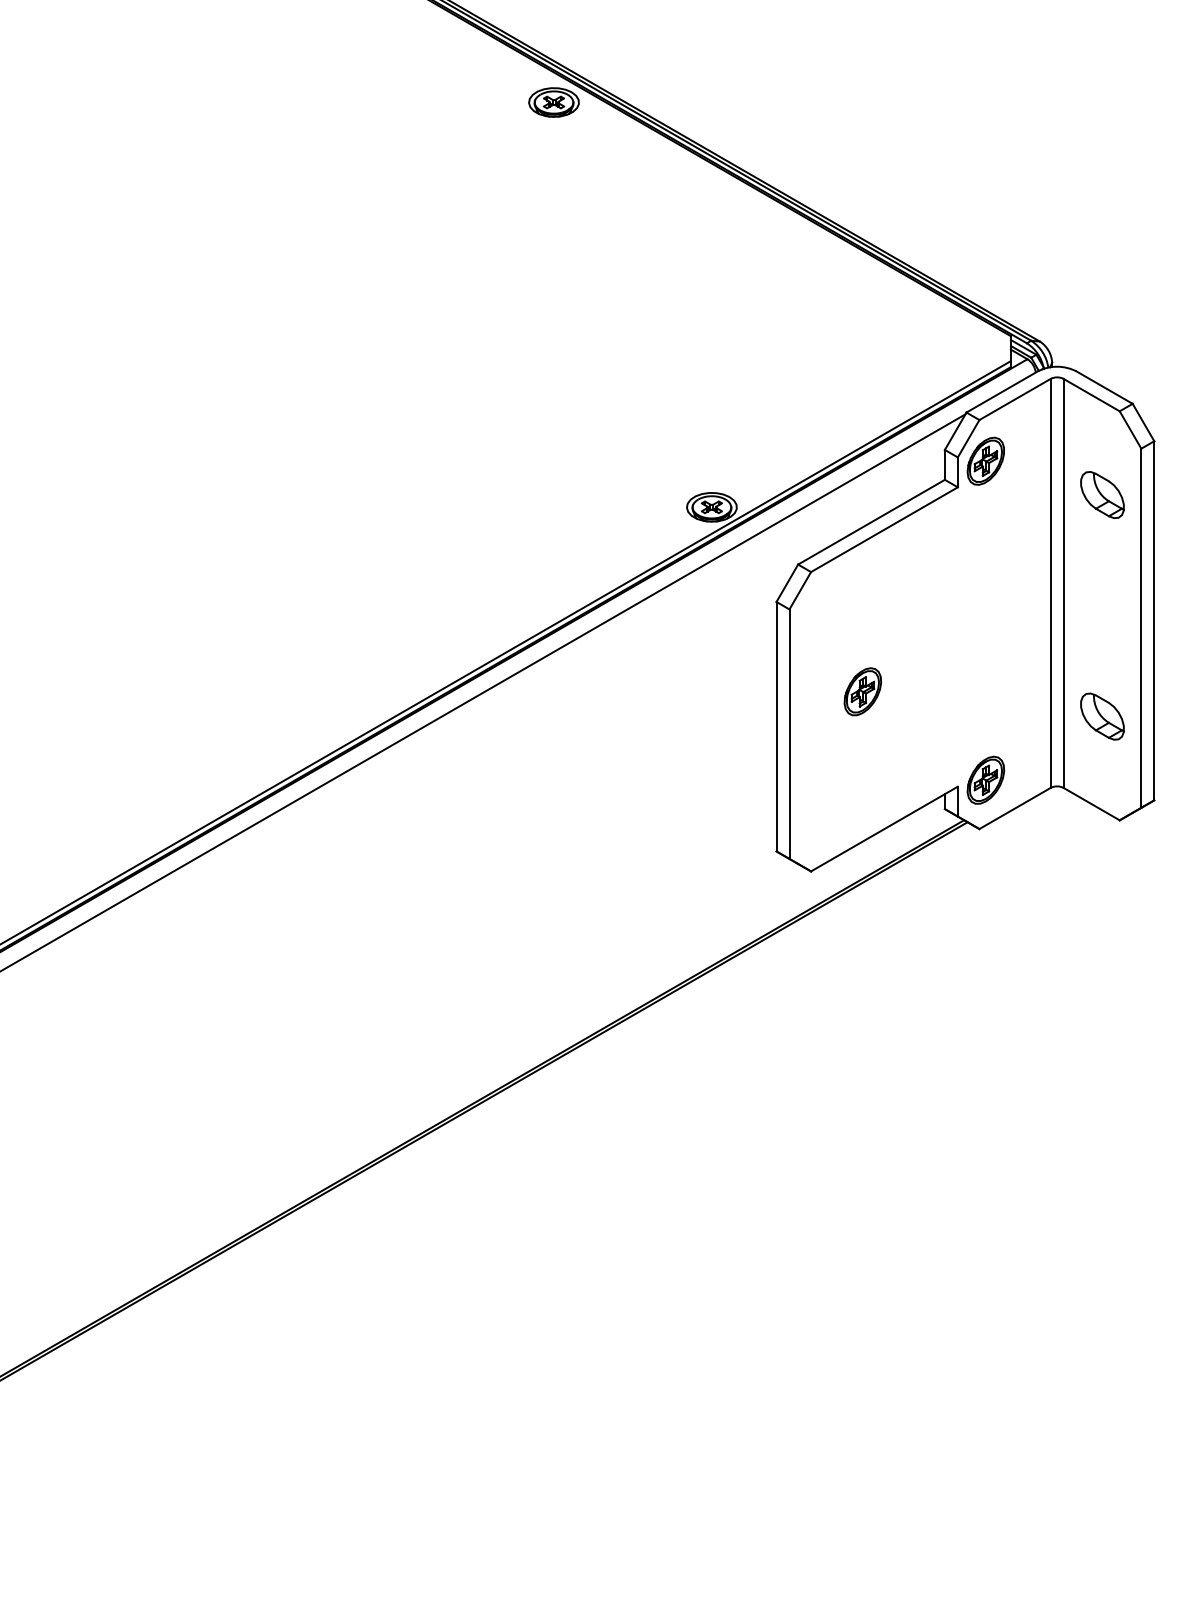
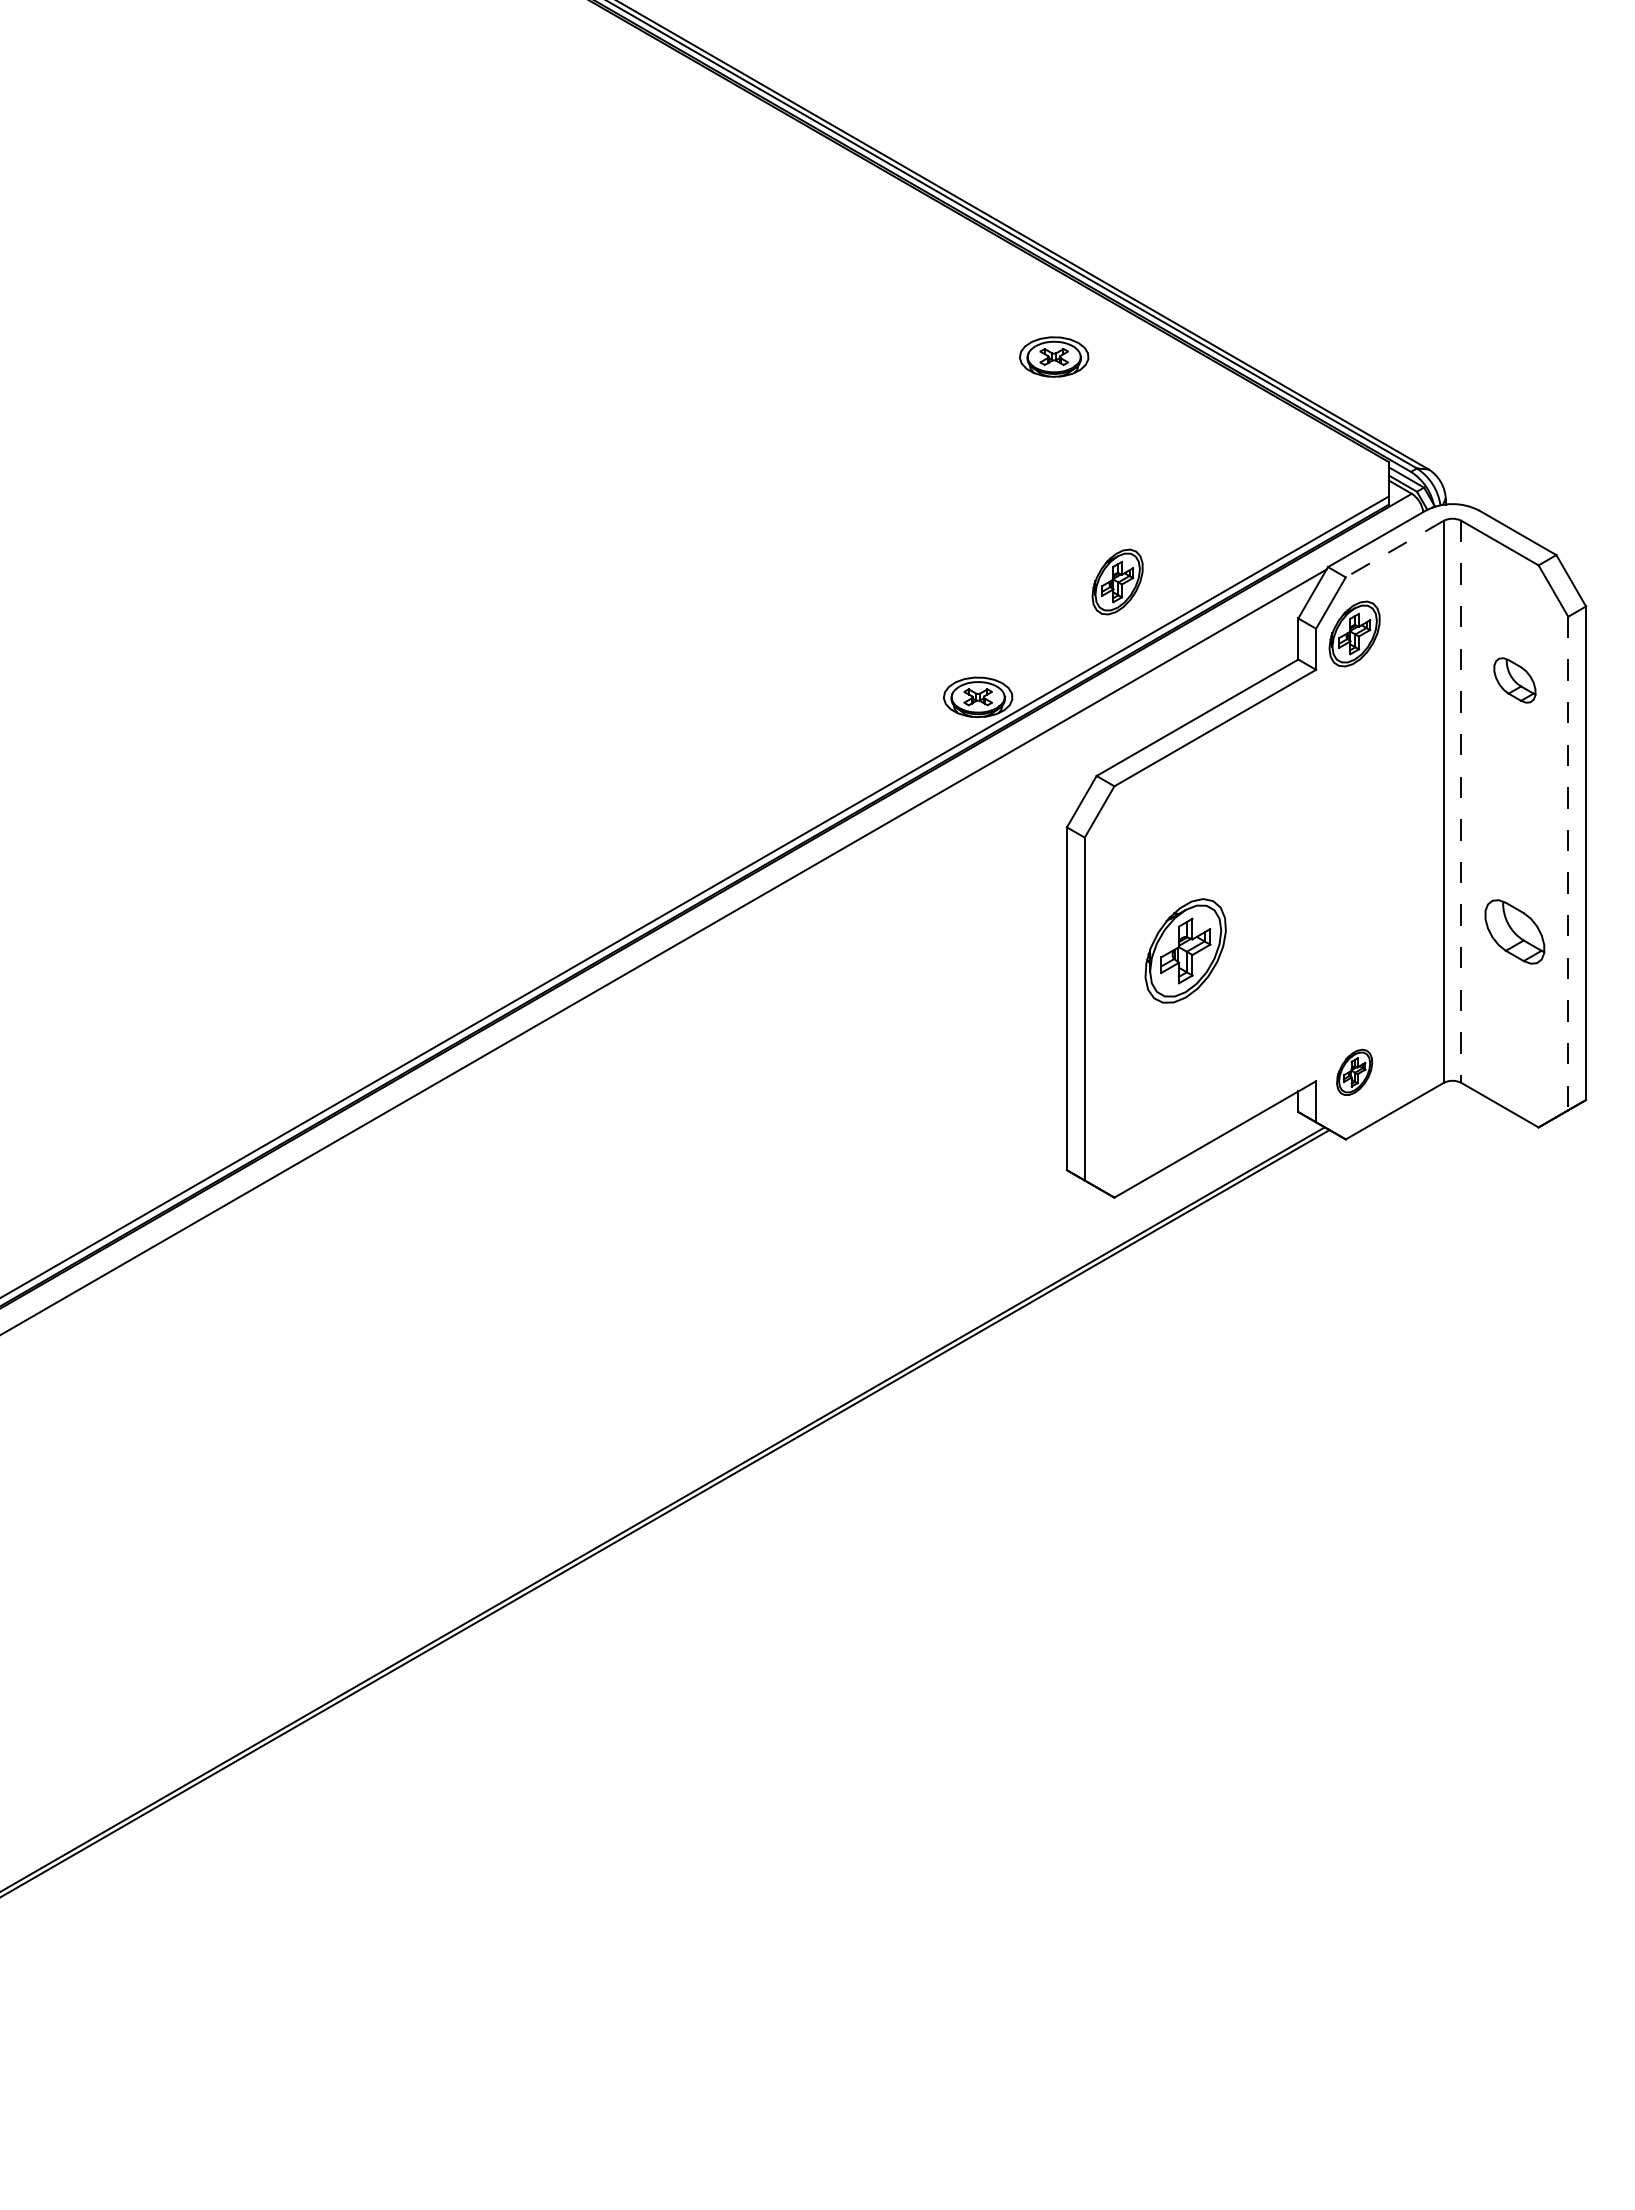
part: (554, 102) -> (1054, 356), moved
line: (1014, 399) -> (1394, 549), solid -> dashed
part: (813, 423) -> (1117, 581), added
part: (1102, 495) -> (1514, 680), size x0.7
line: (1063, 583) -> (1461, 802), solid -> dashed
line: (1141, 628) -> (1568, 863), solid -> dashed
part: (862, 691) -> (1185, 950), size x1.6
part: (1102, 716) -> (1514, 931), moved
part: (985, 780) -> (1354, 1072), size x0.7

